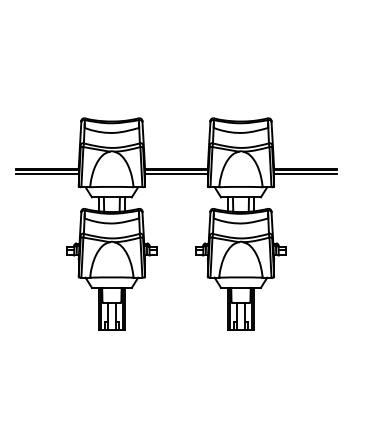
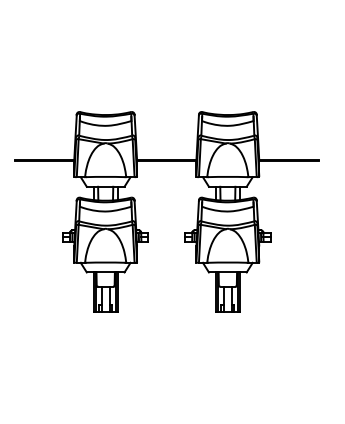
line: (47, 174) -> (44, 165), removed
line: (176, 174) -> (166, 165), removed
line: (305, 174) -> (288, 165), removed

